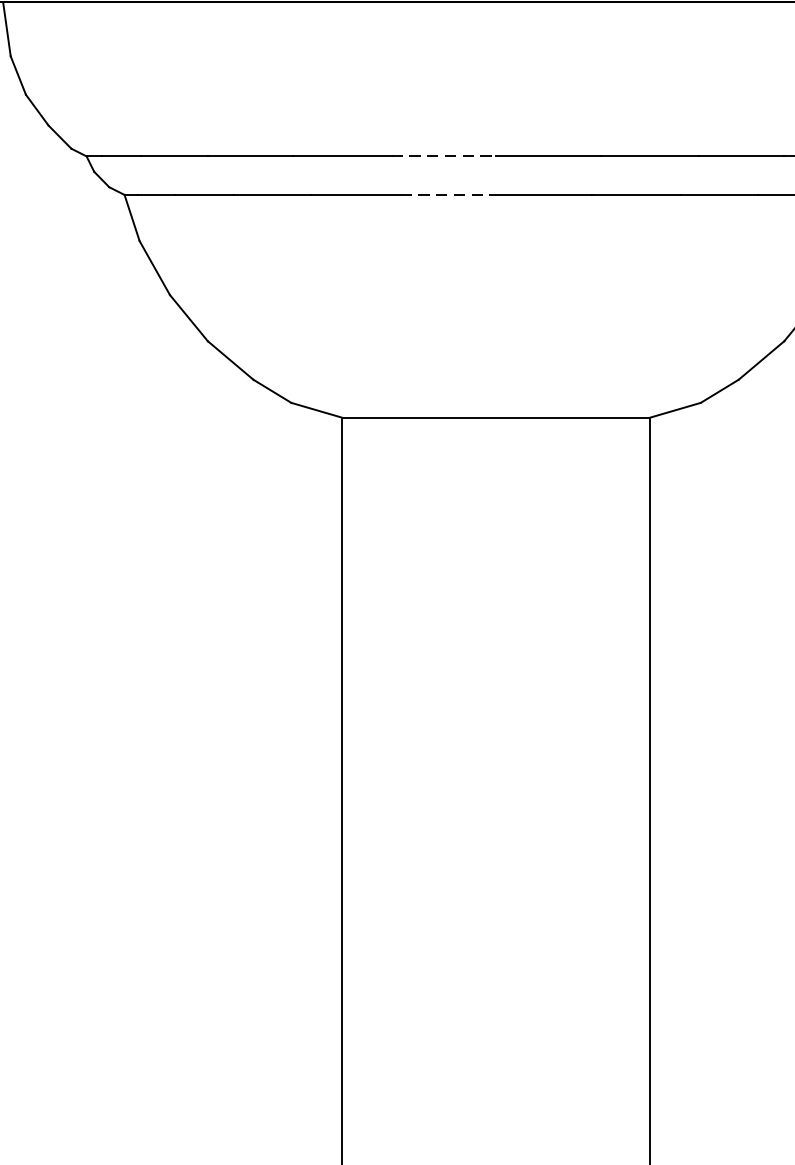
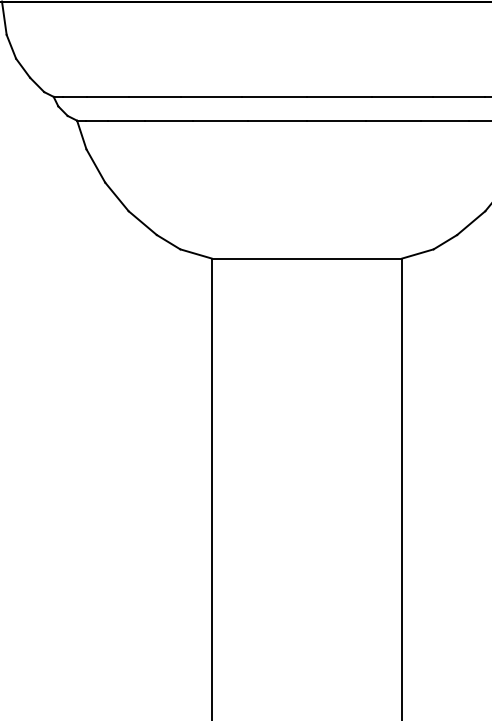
line: (445, 155) -> (275, 96), dashed -> solid
line: (448, 194) -> (277, 120), dashed -> solid

